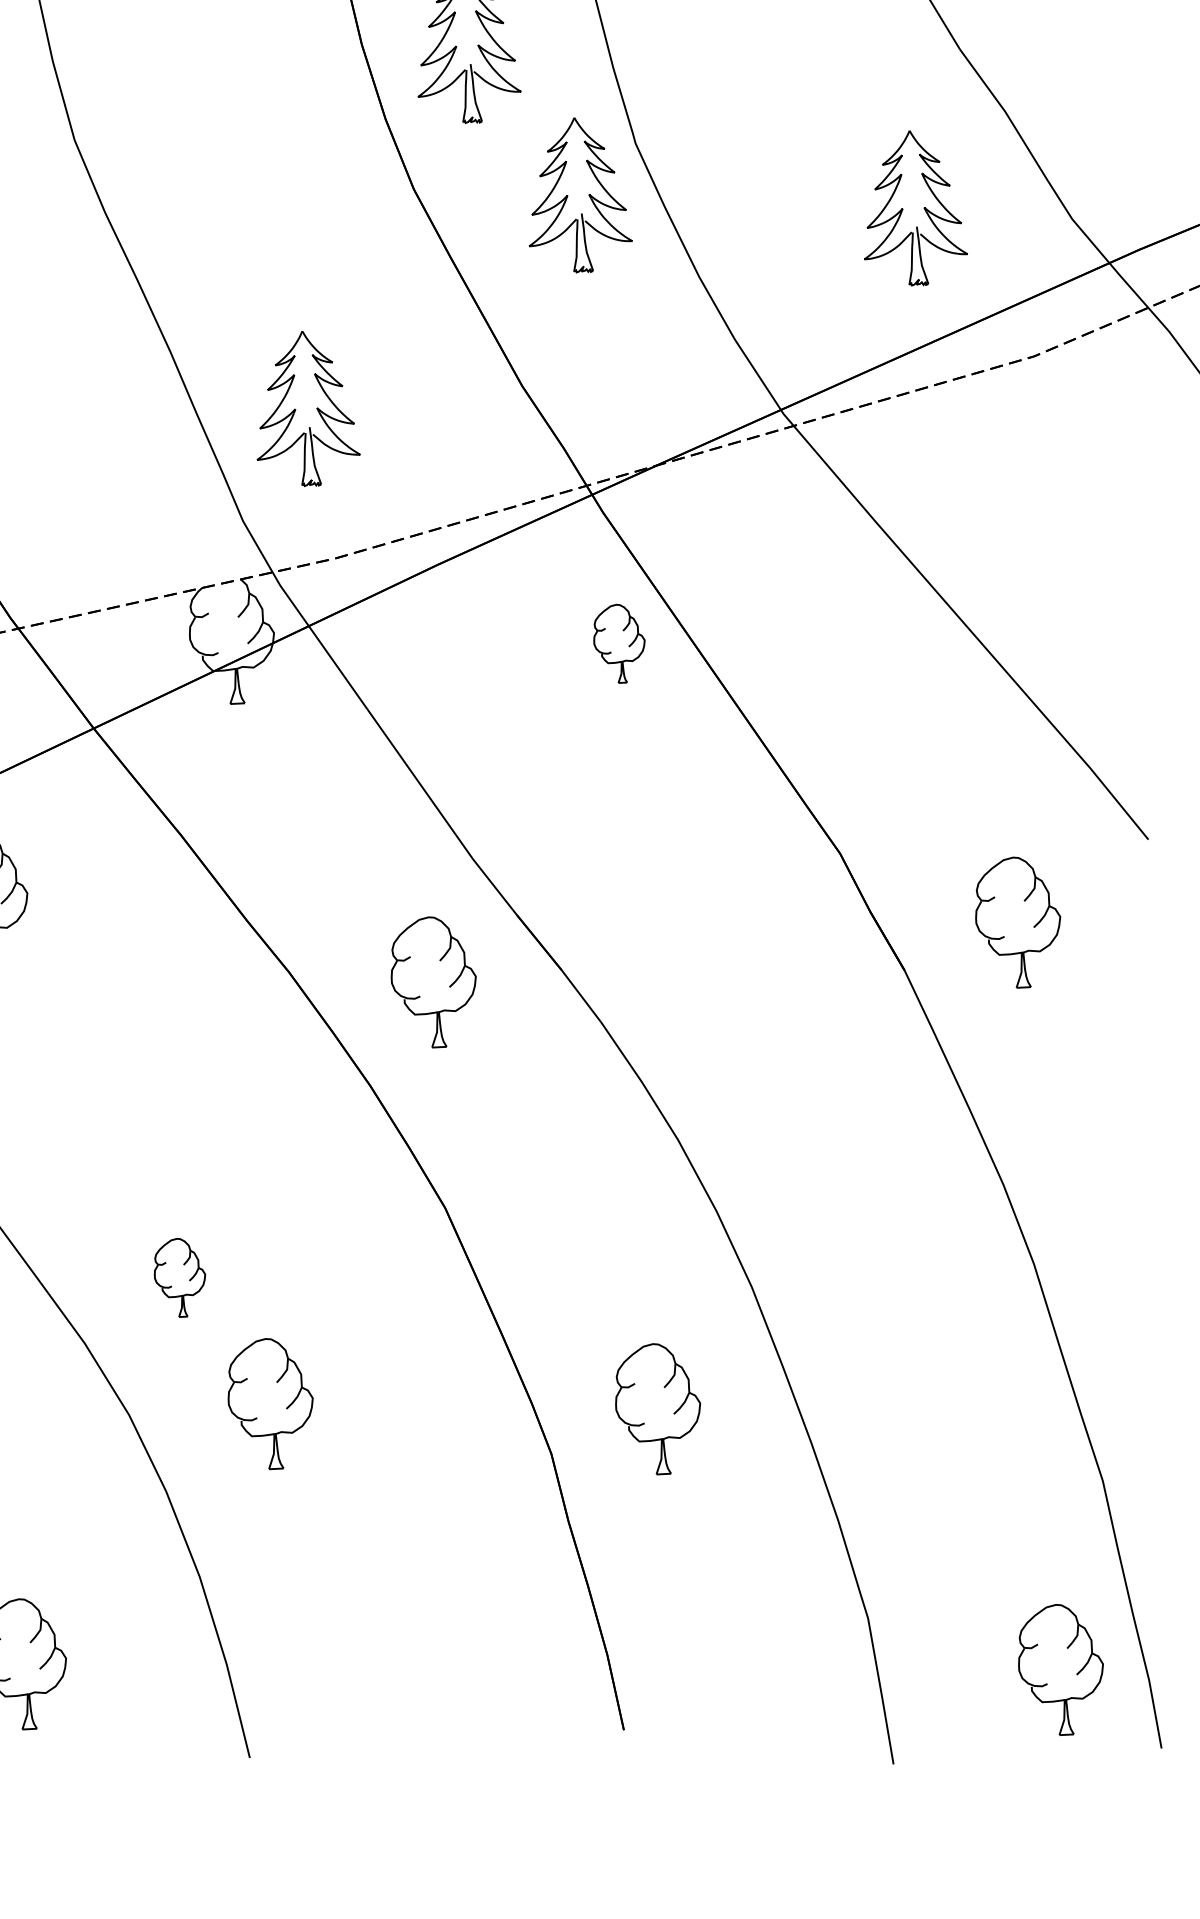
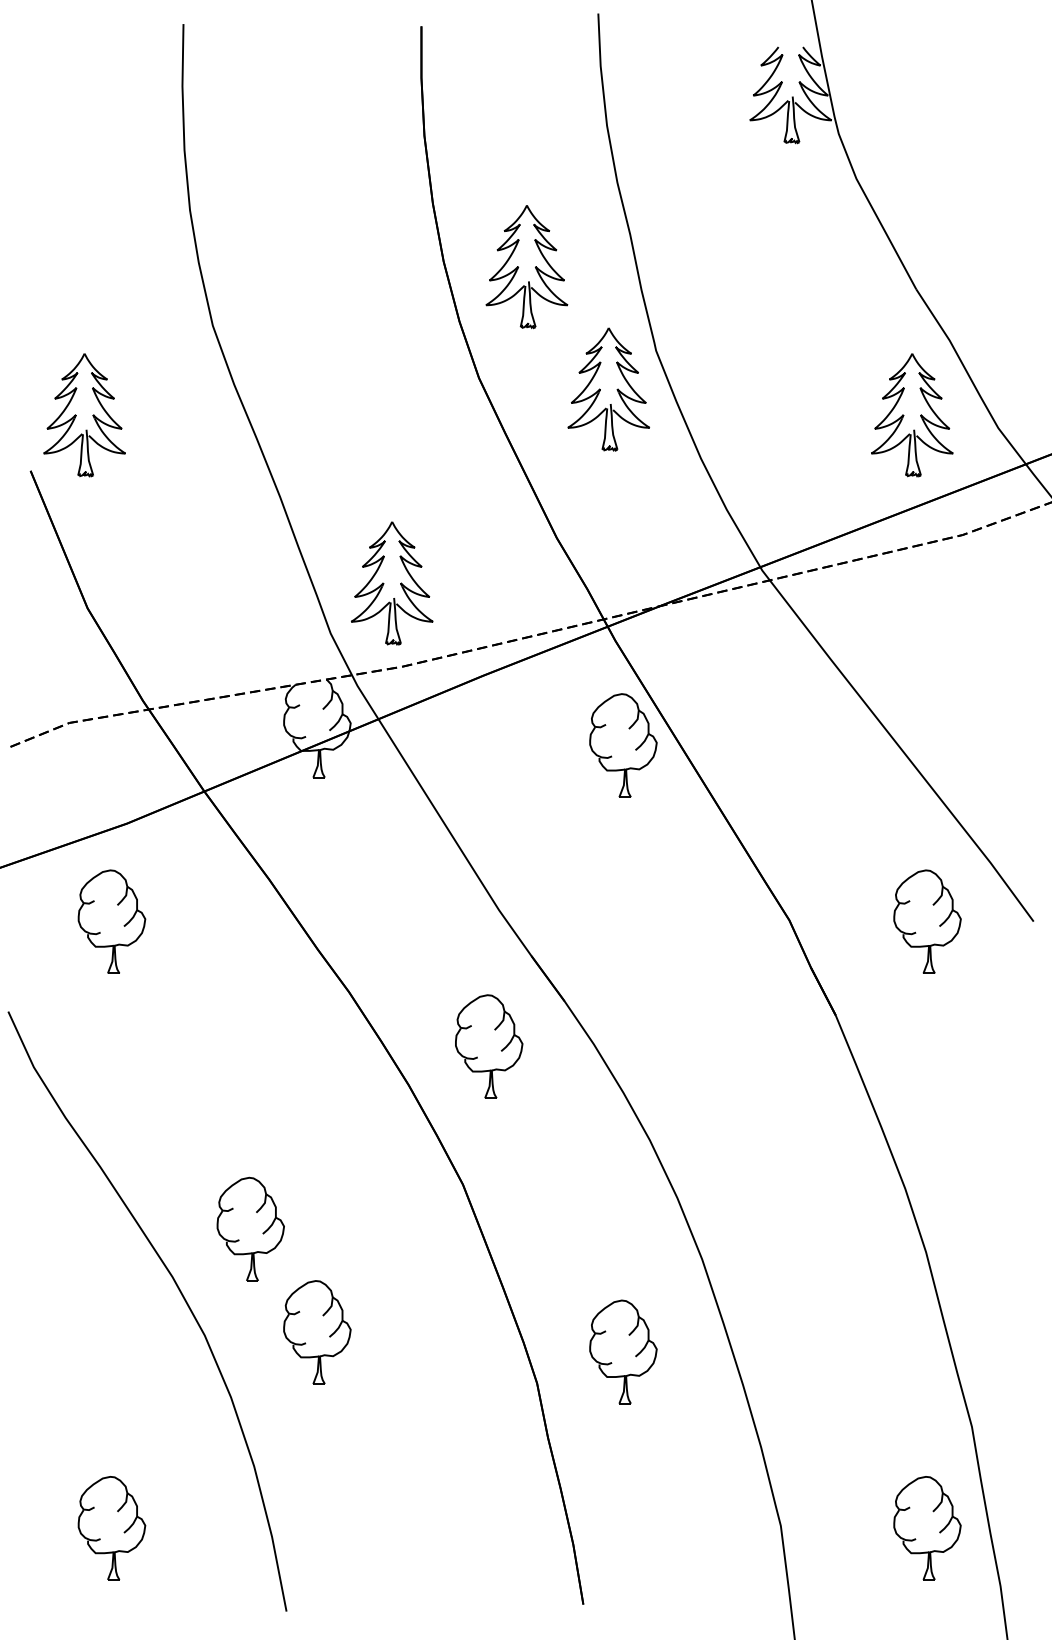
part: (913, 208) -> (912, 415), moved
part: (306, 409) -> (392, 583), moved
part: (619, 643) -> (623, 745), size x1.67
part: (1018, 922) -> (927, 921), moved
part: (434, 981) -> (489, 1046), moved
part: (179, 1276) -> (250, 1228), size x1.67
part: (1061, 1669) -> (927, 1528), moved

